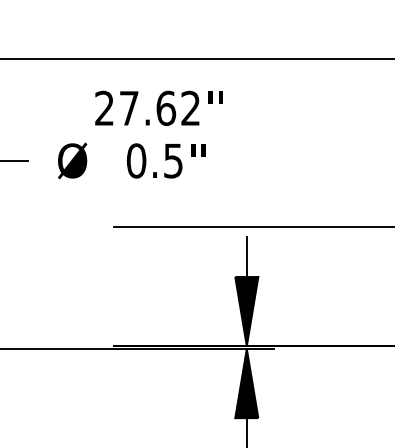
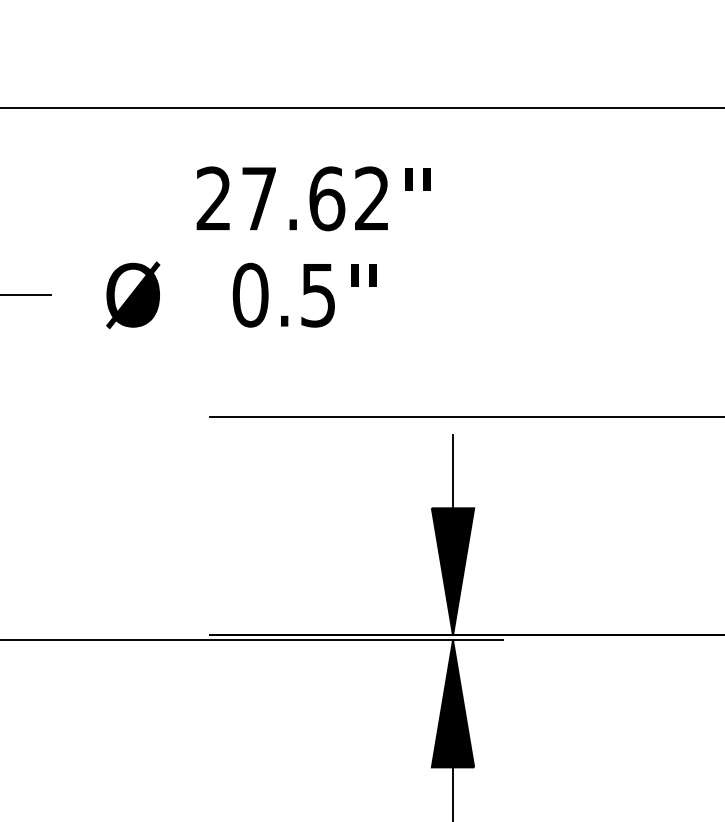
text: (158, 107) -> (312, 197), moved

